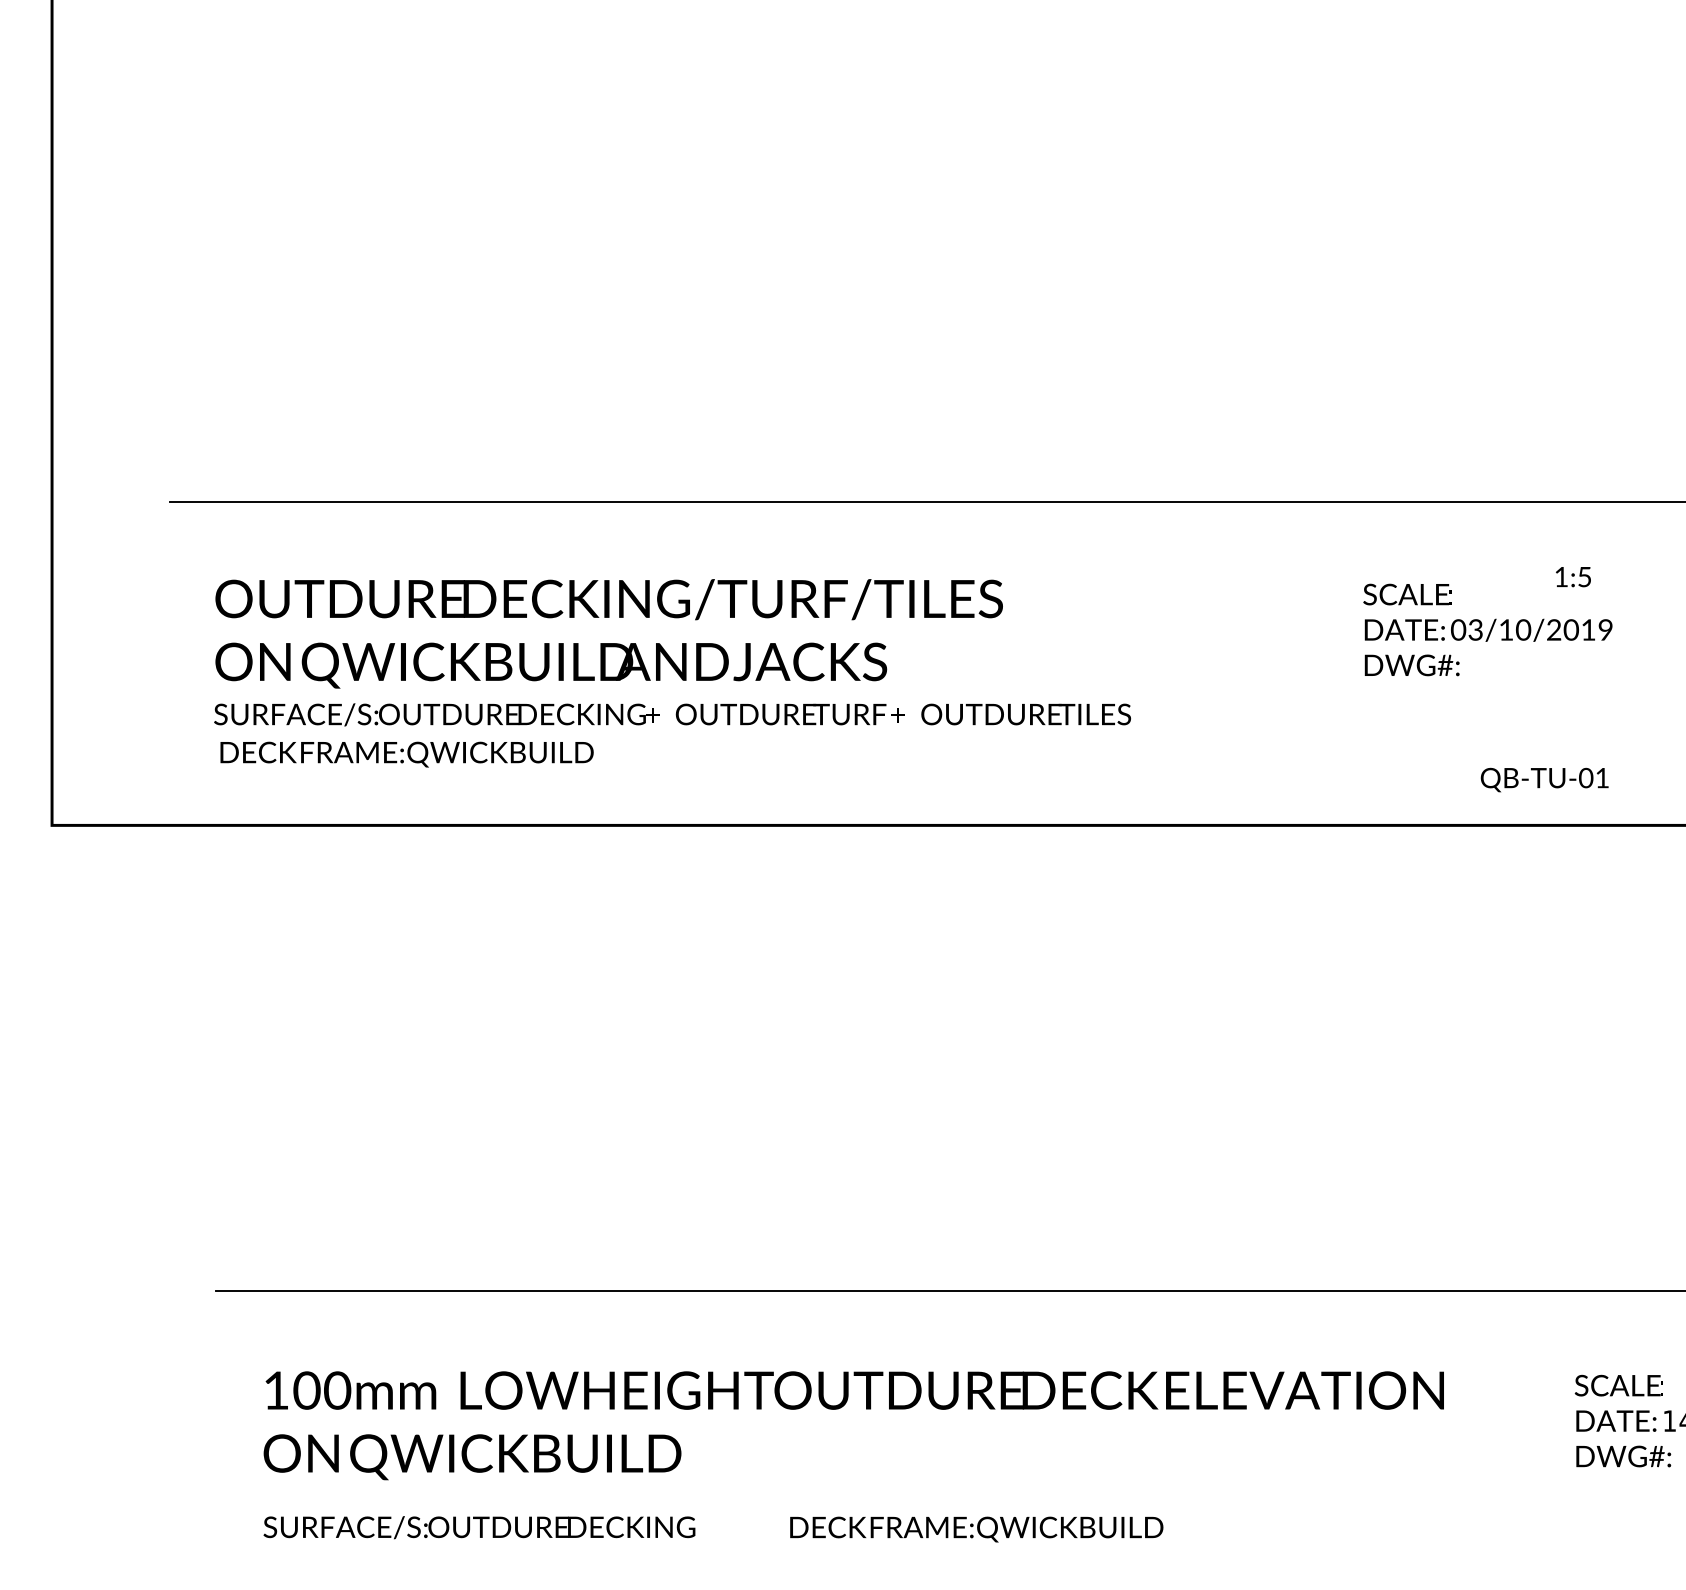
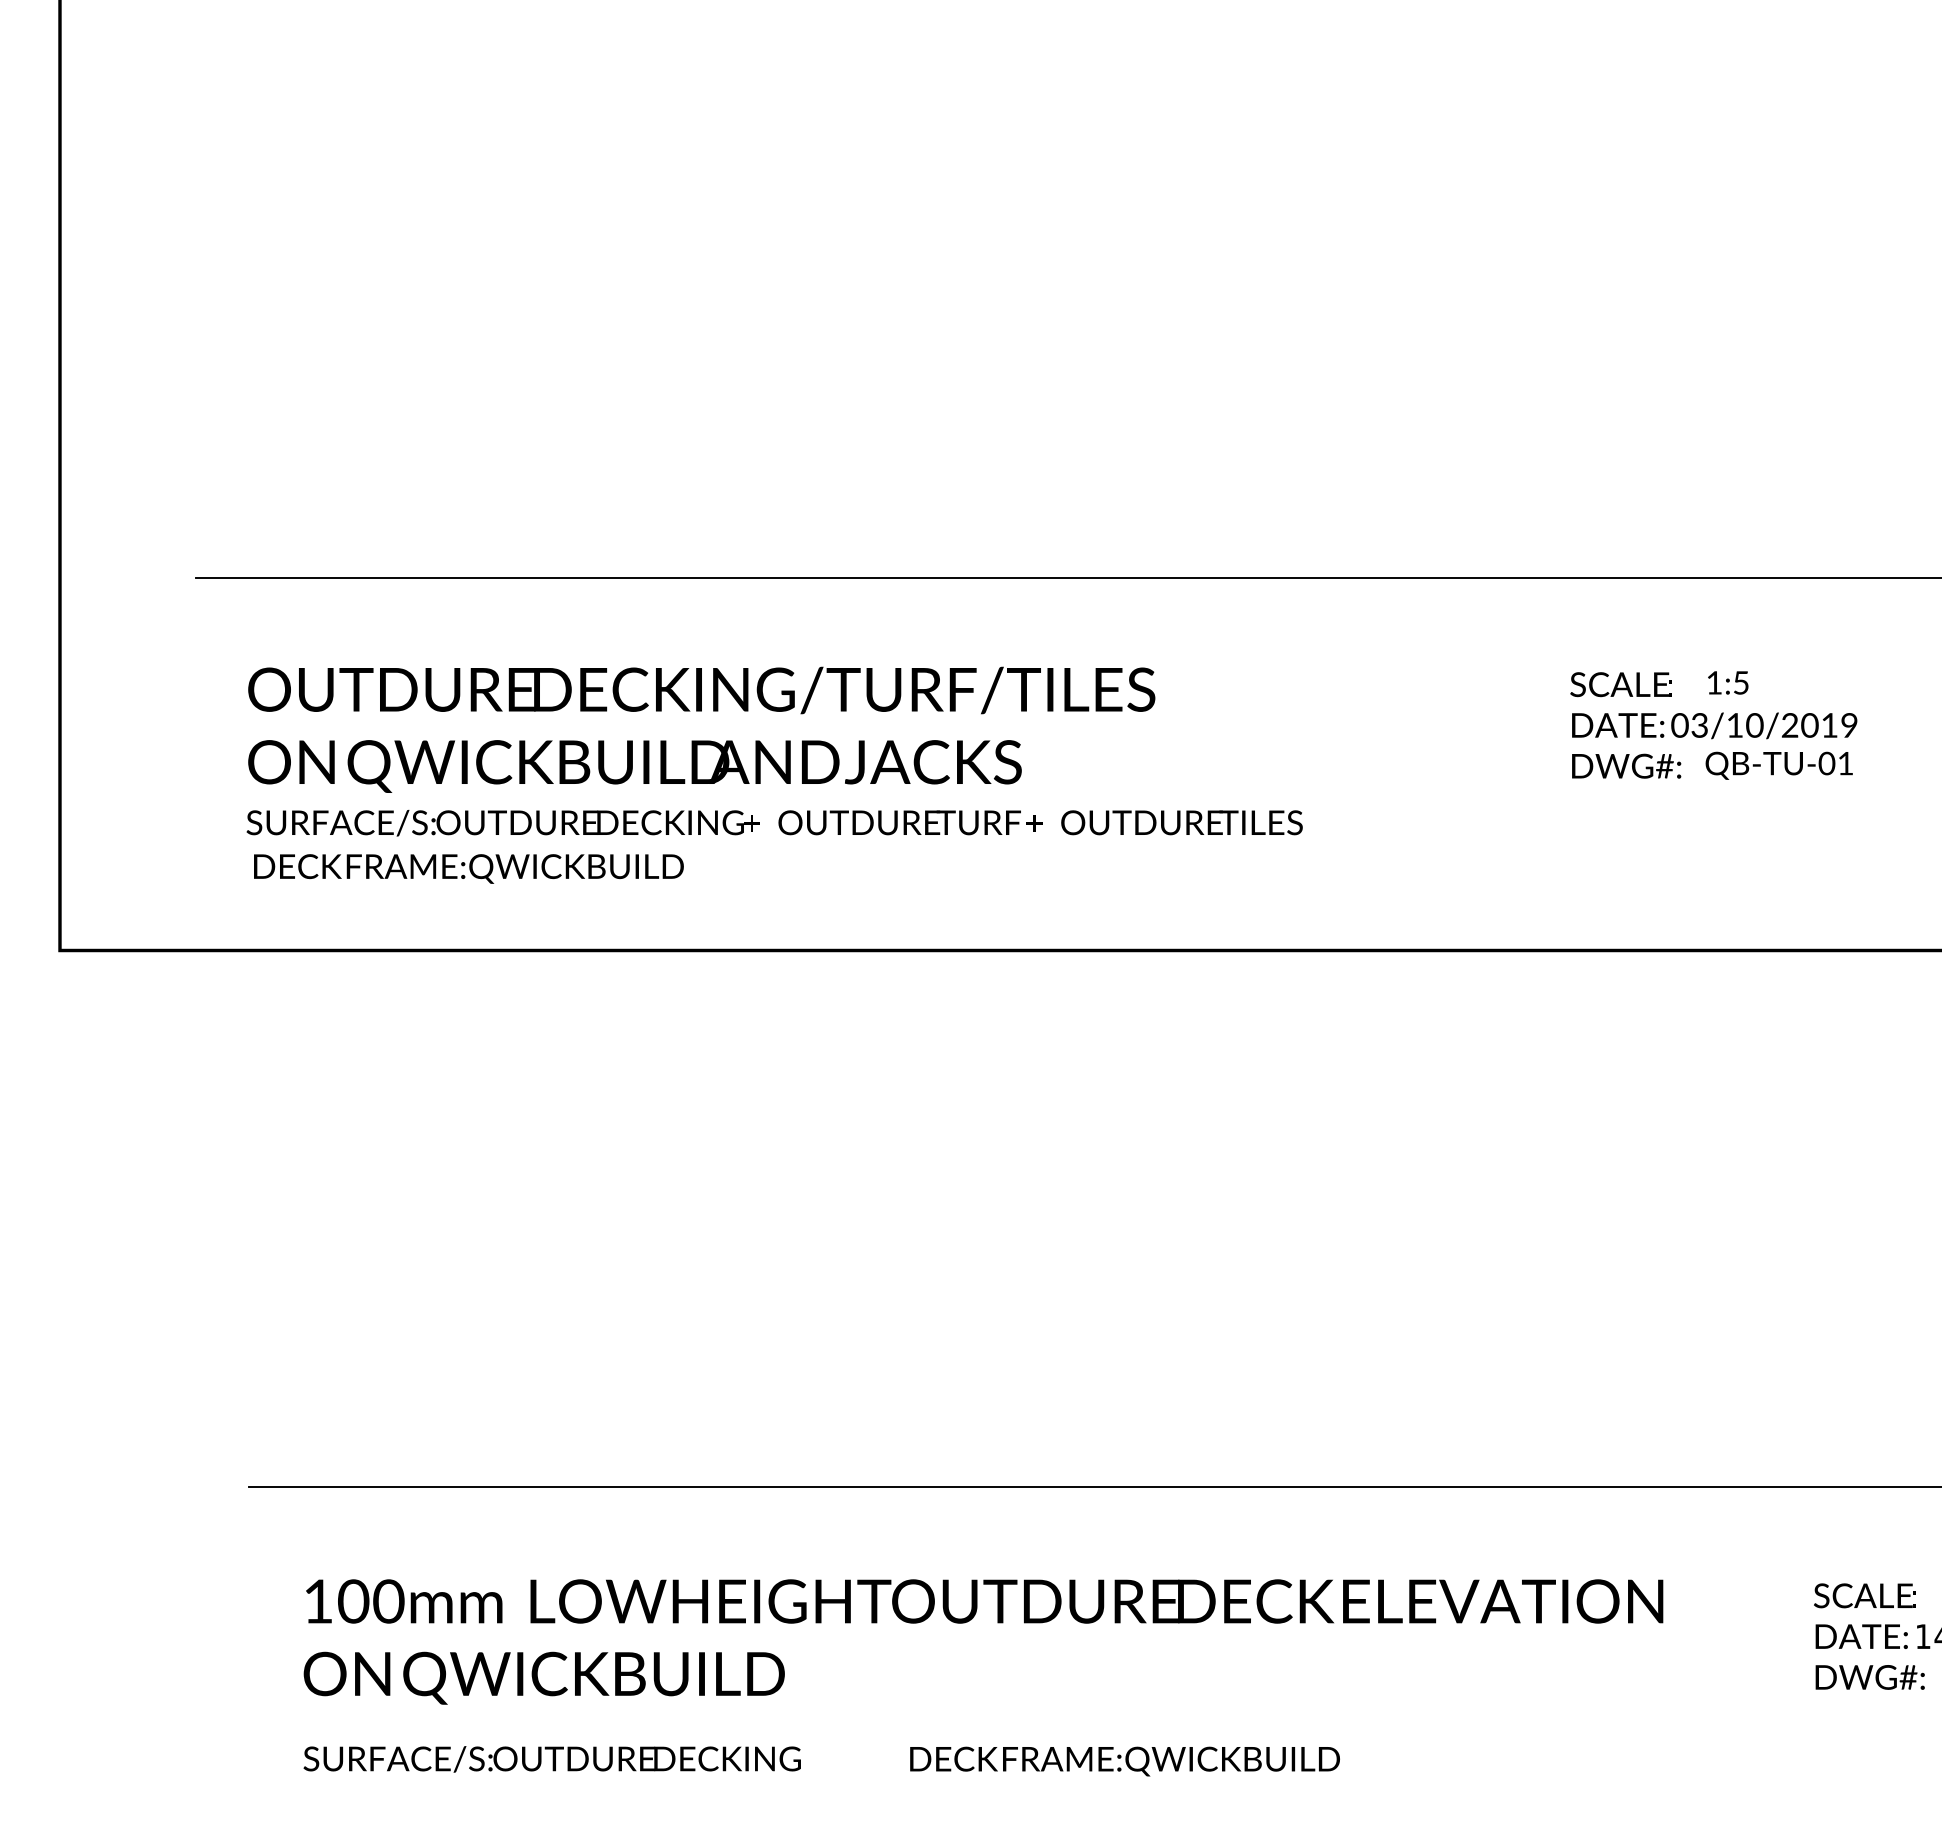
text: (1573, 577) -> (1728, 683), moved
text: (1544, 779) -> (1778, 765), moved

